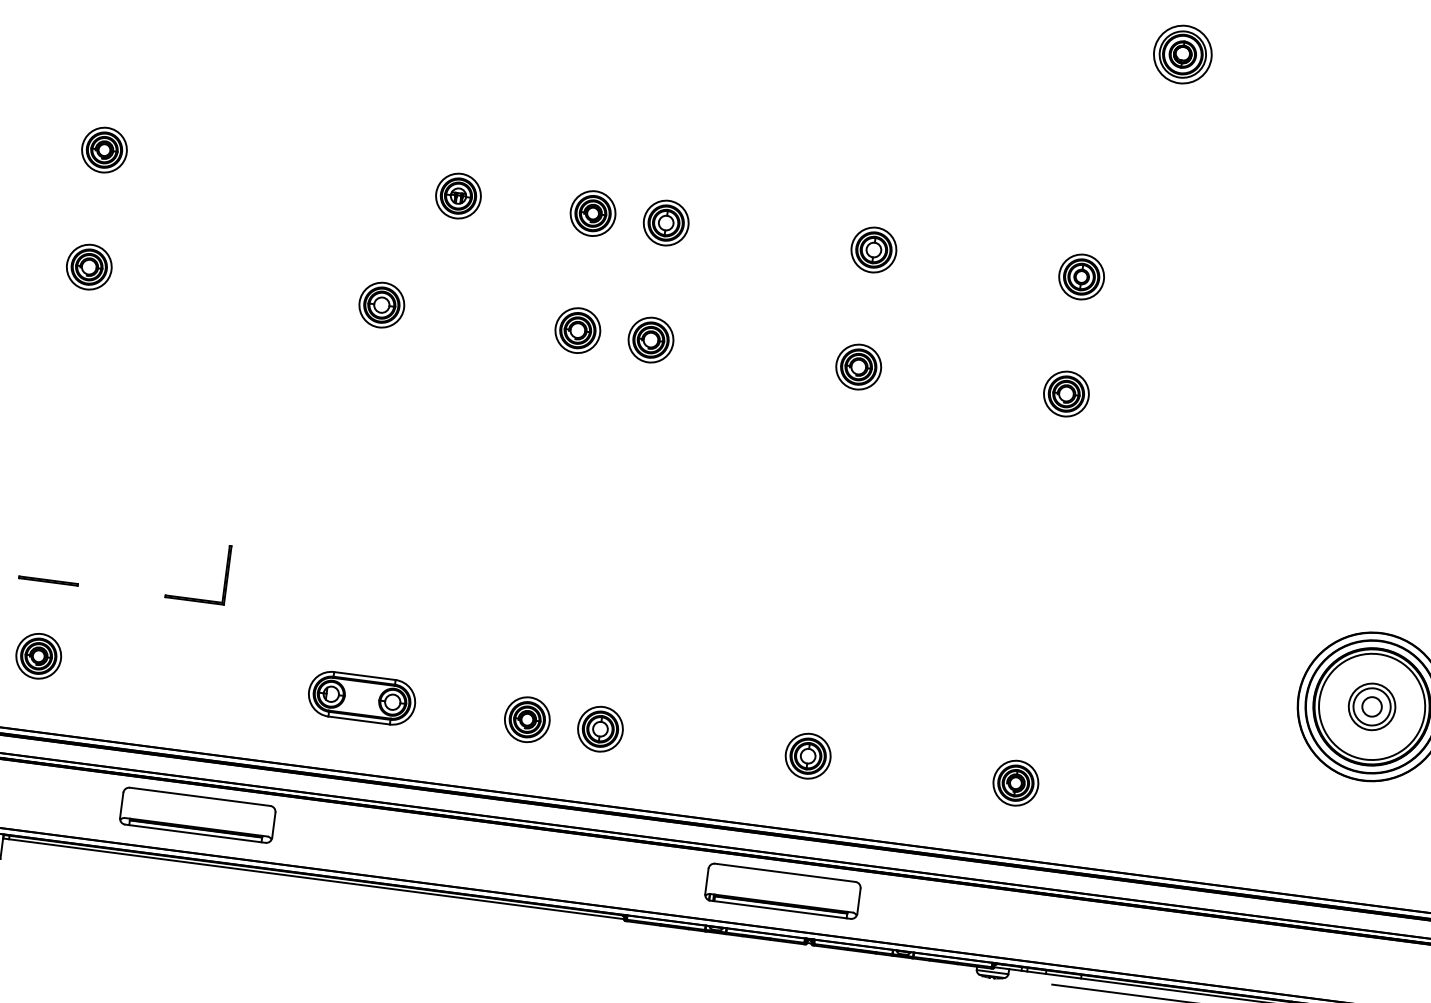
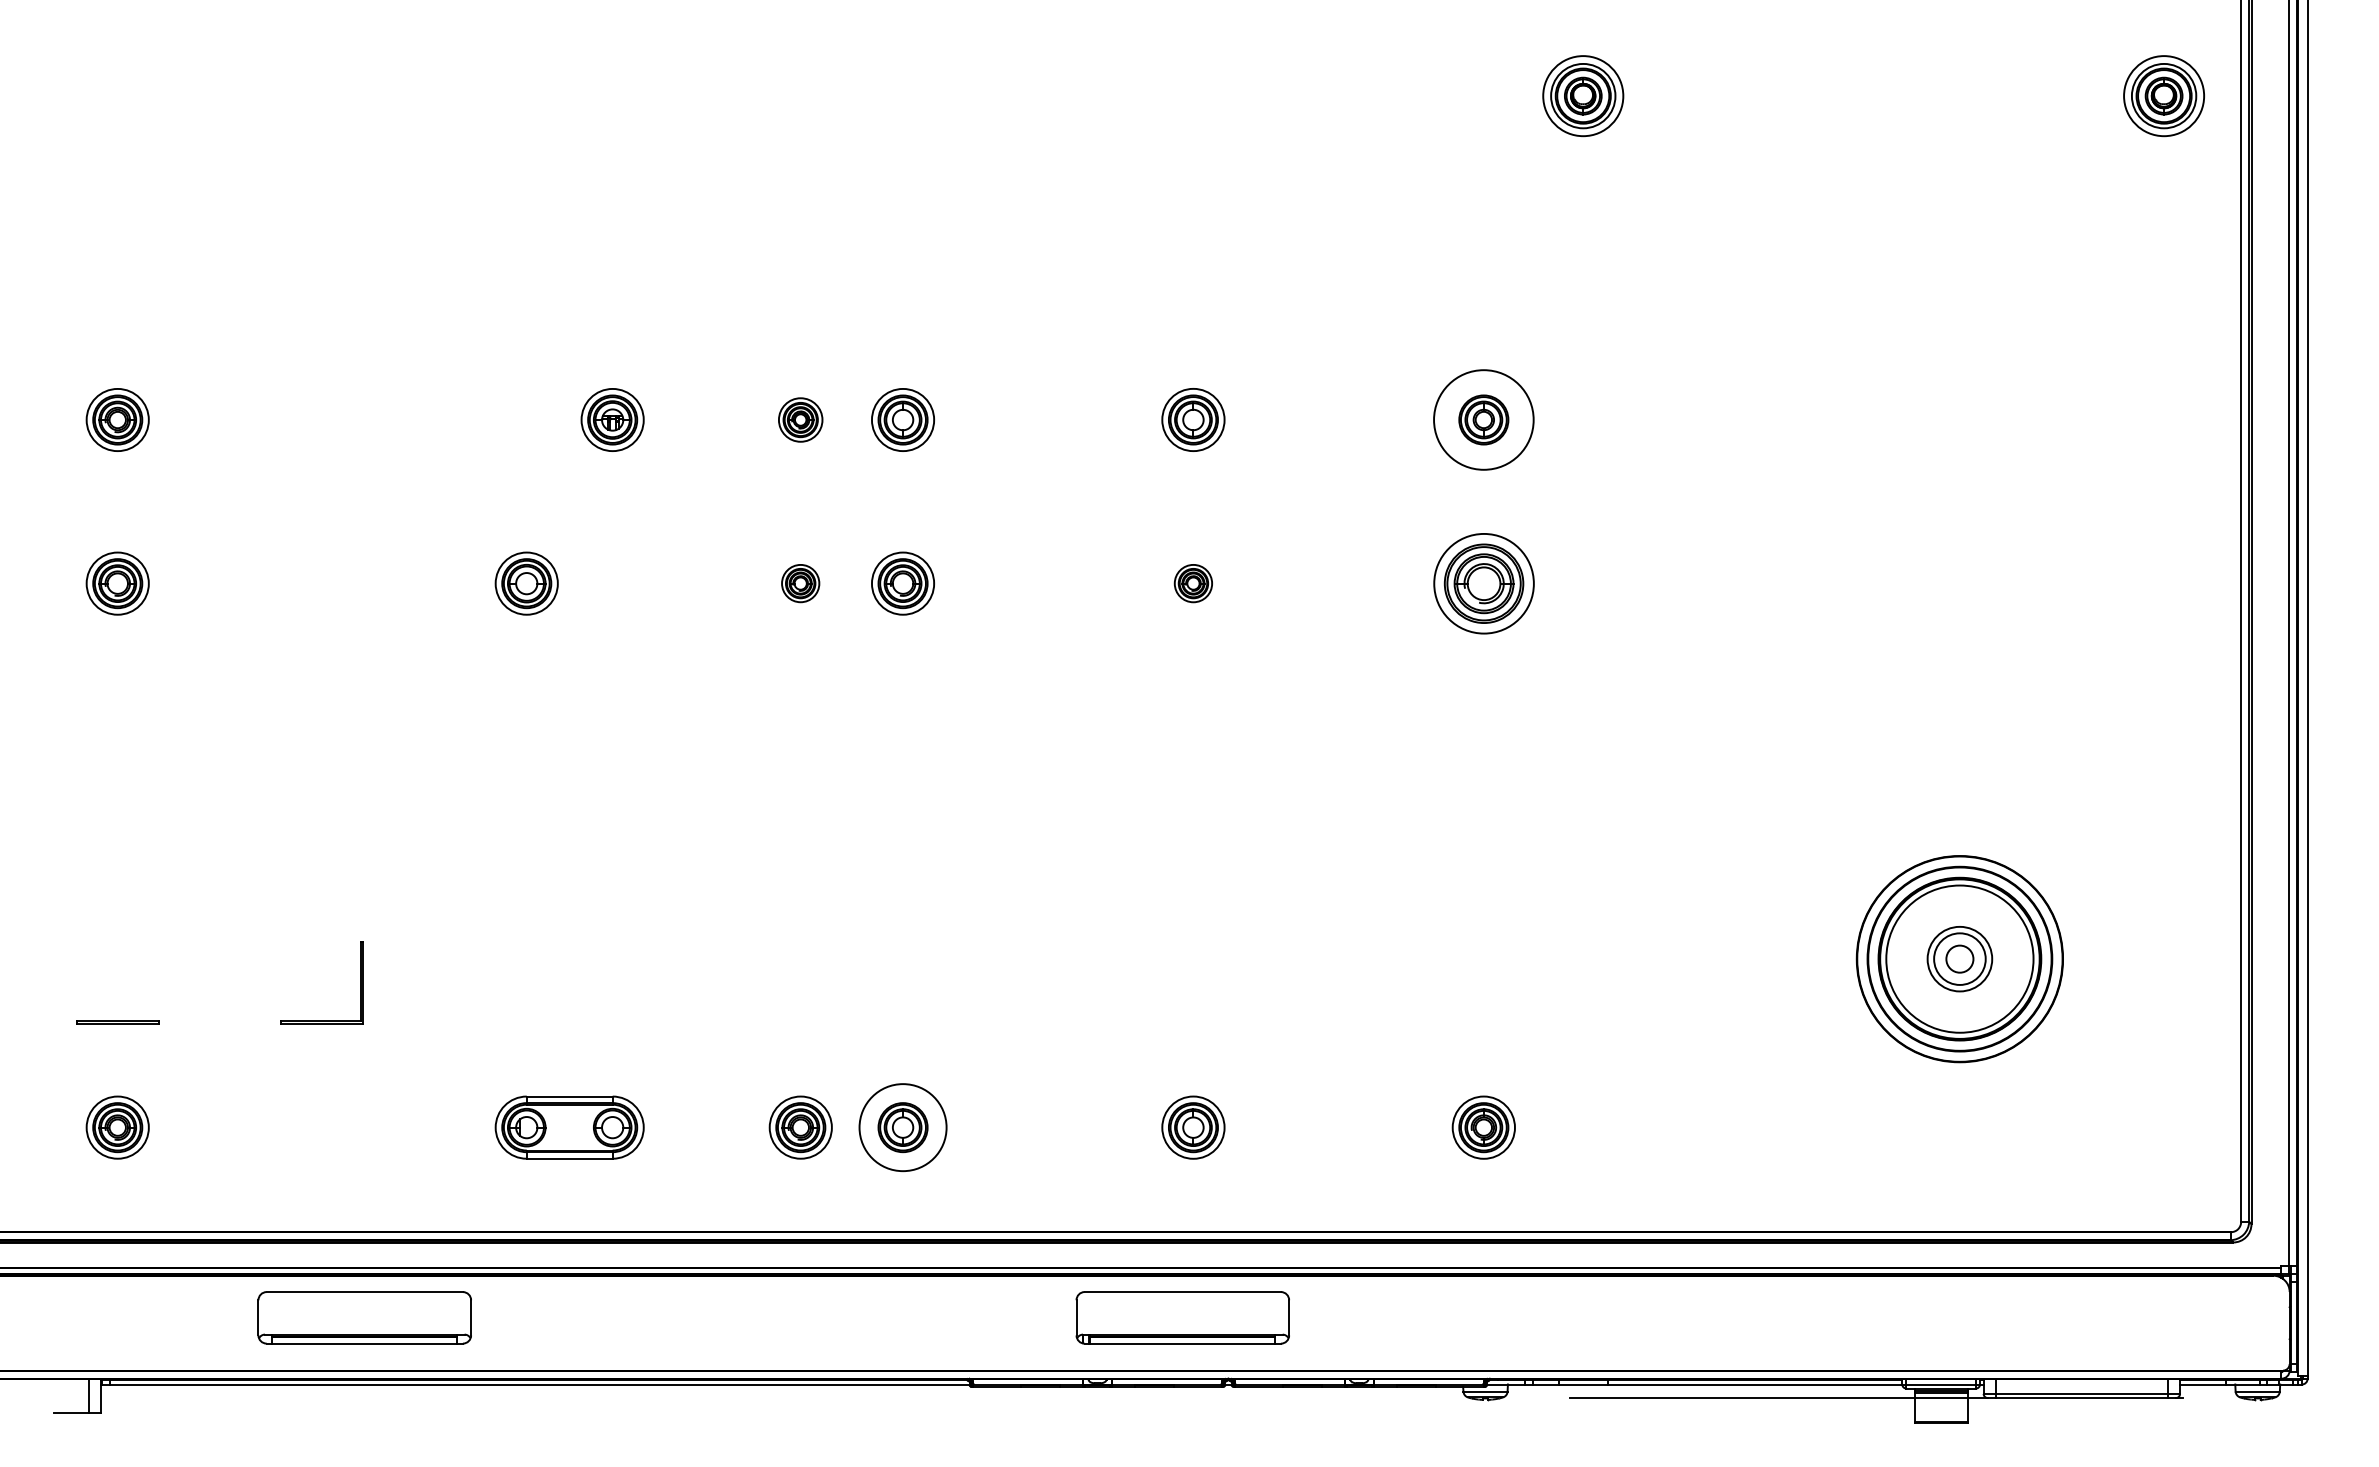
part: (592, 213) -> (800, 419), size x0.7
circle: (1081, 276) -> (1483, 419), size x1.6
part: (577, 330) -> (800, 583), size x0.6
part: (858, 367) -> (1193, 583), size x0.6
part: (1066, 393) -> (1483, 583), size x1.6
circle: (600, 729) -> (902, 1127), size x1.4

